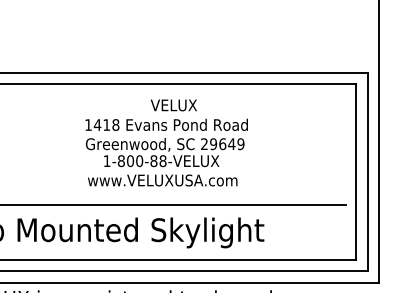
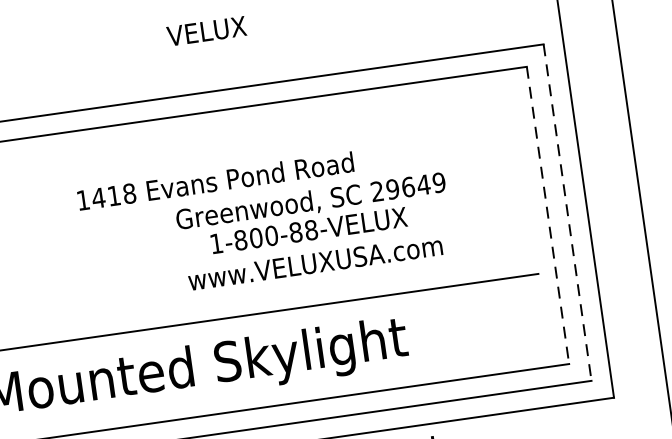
text: (173, 105) -> (206, 31), moved
text: (165, 162) -> (315, 231), moved
line: (356, 172) -> (548, 216), solid -> dashed
line: (367, 172) -> (567, 213), solid -> dashed

